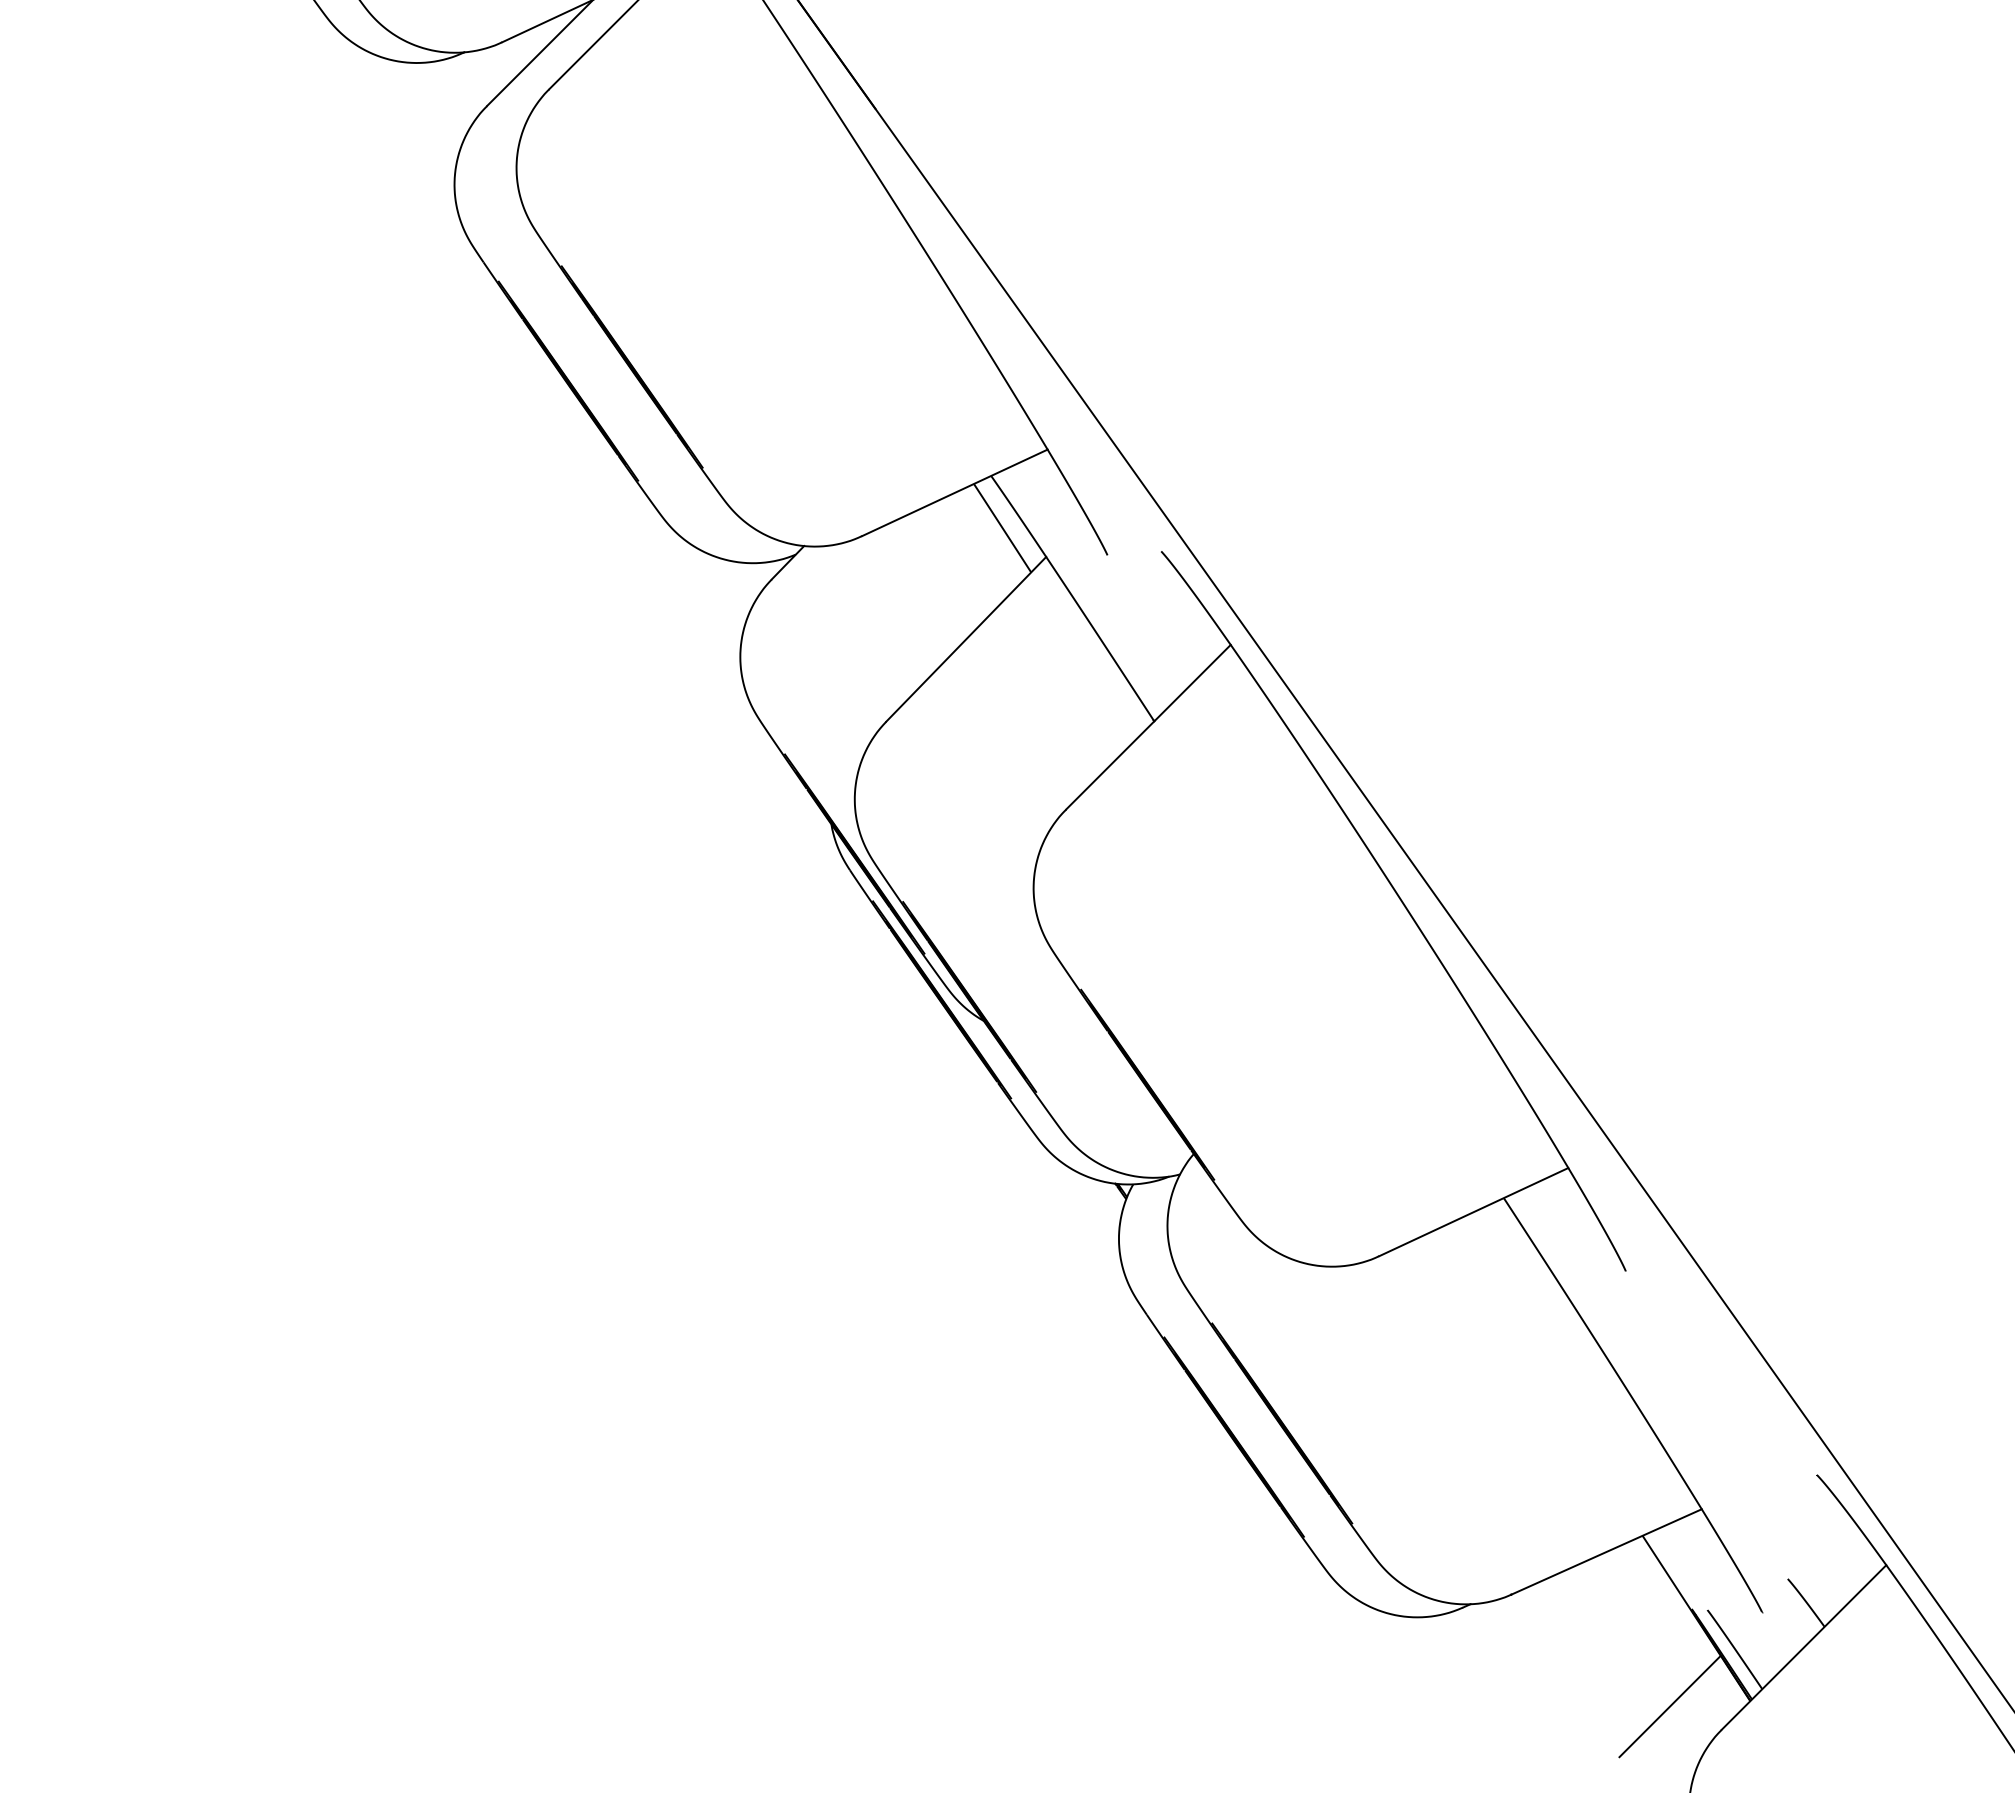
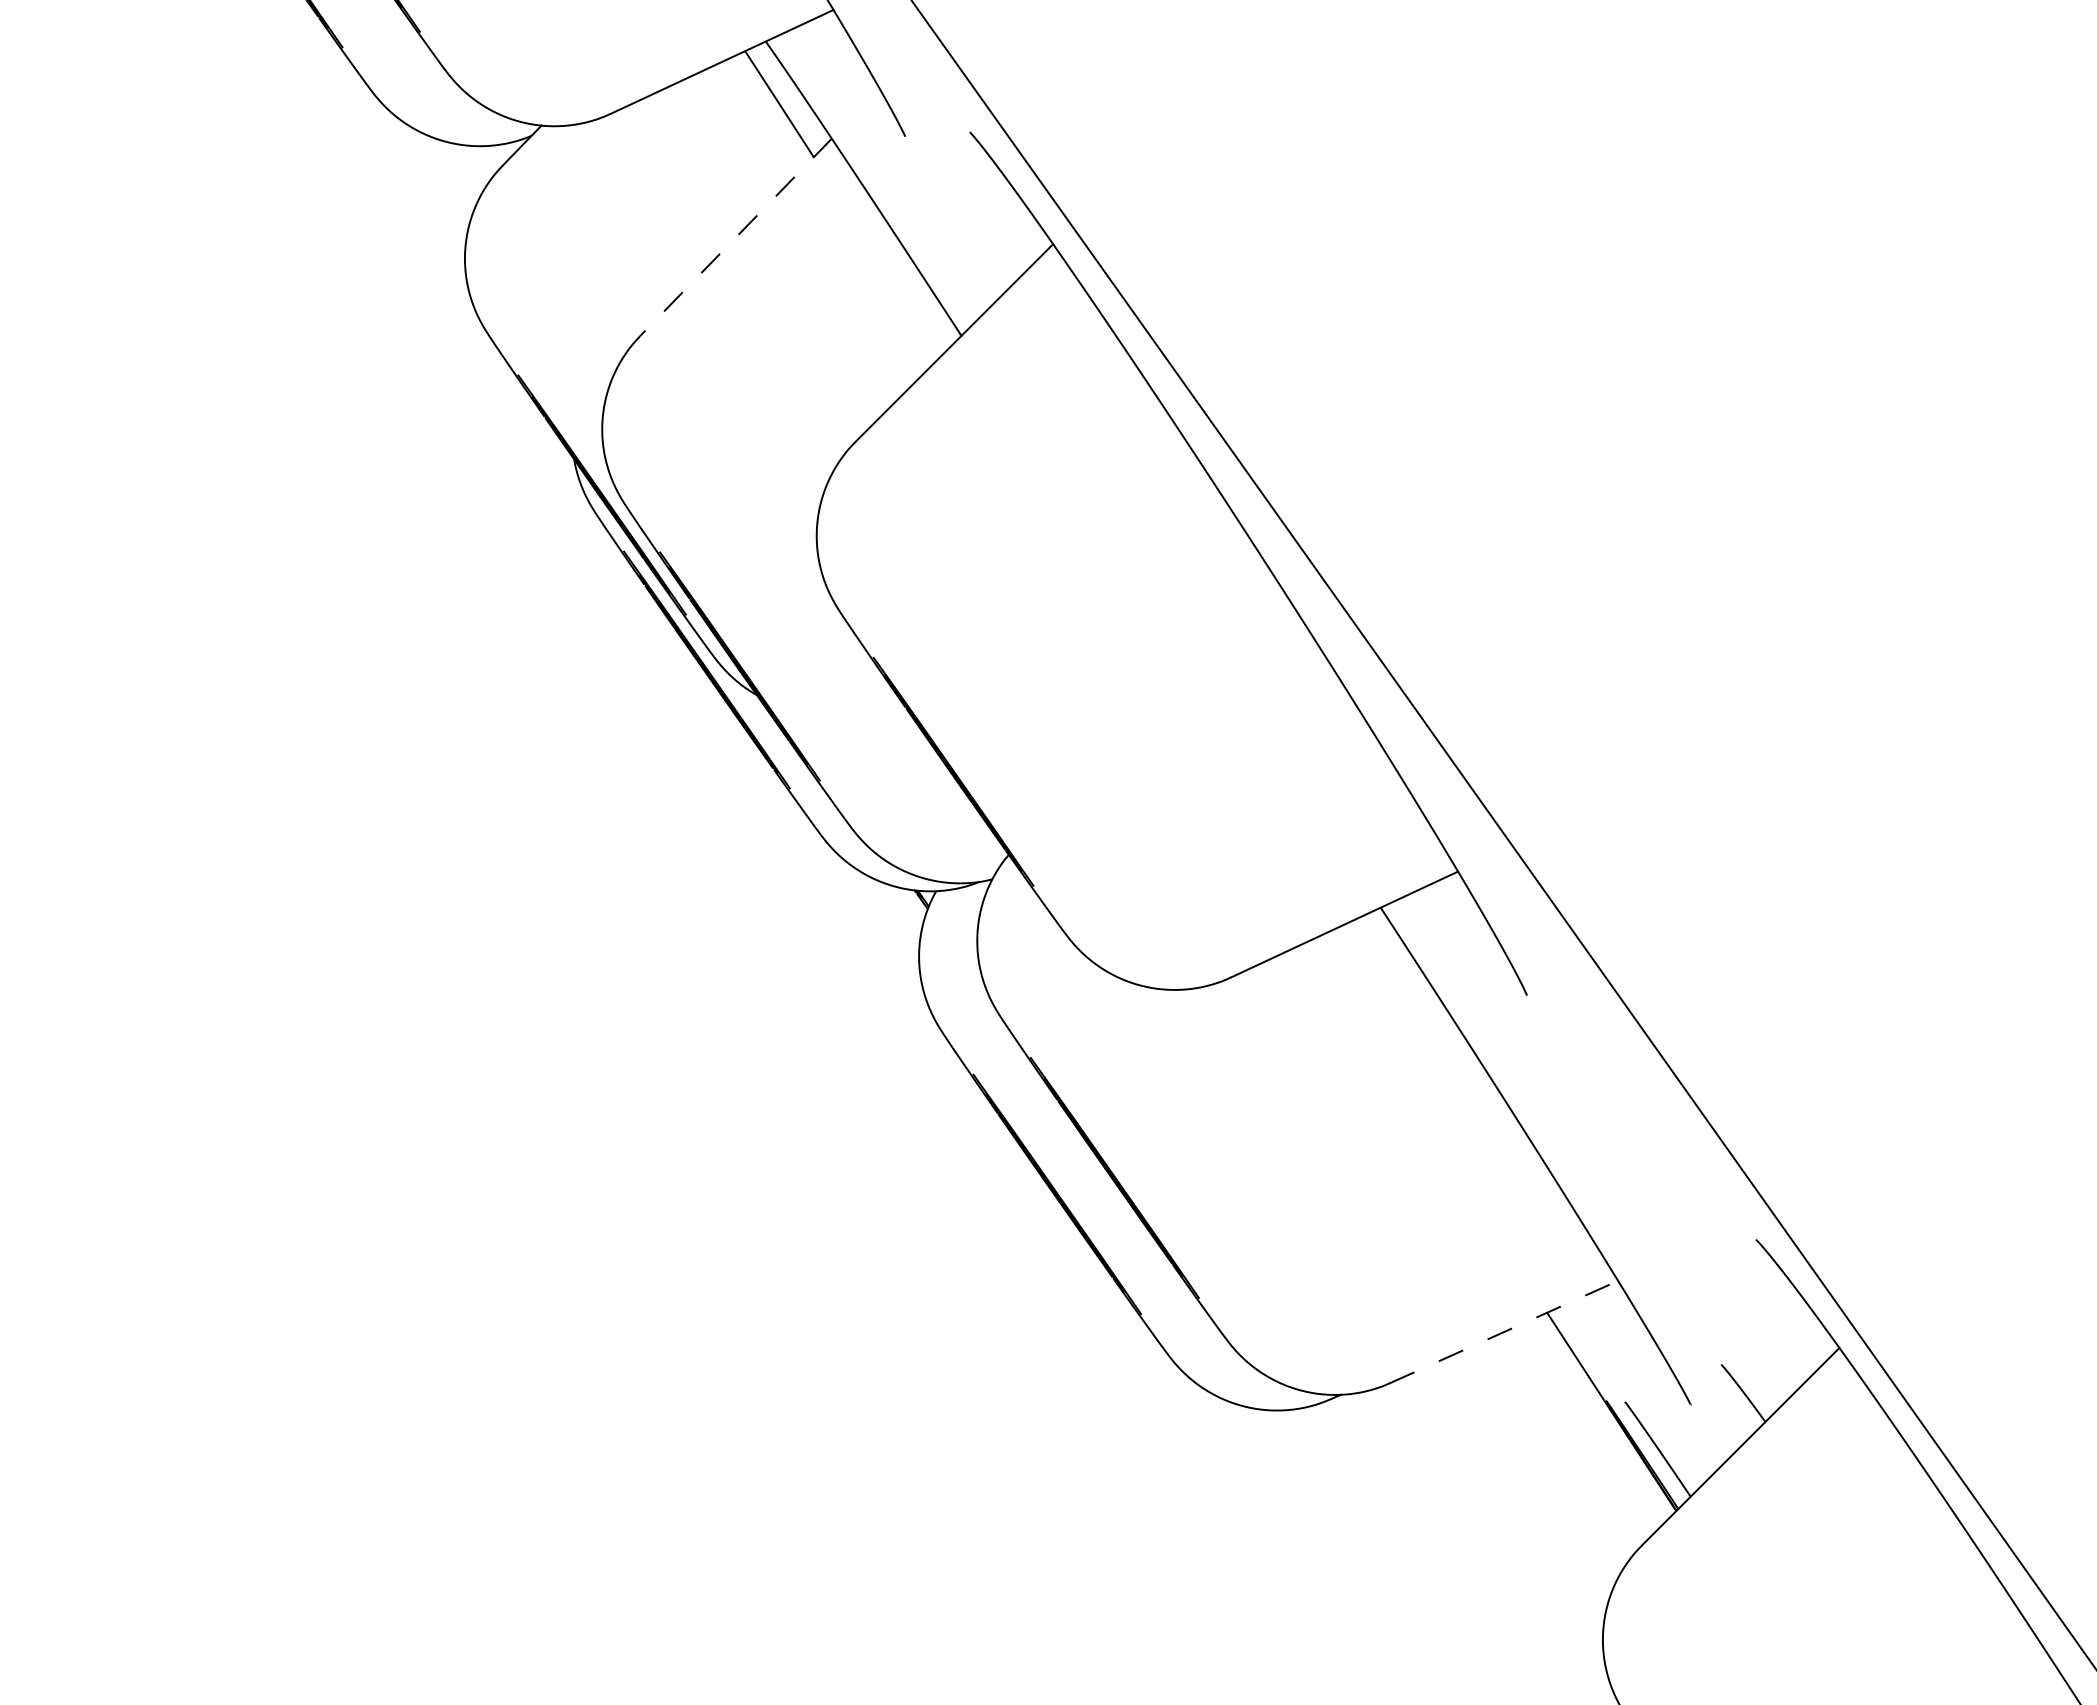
line: (966, 639) -> (736, 237), solid -> dashed
line: (1607, 1551) -> (1505, 1331), solid -> dashed
line: (1669, 1706) -> (1579, 1517), removed

